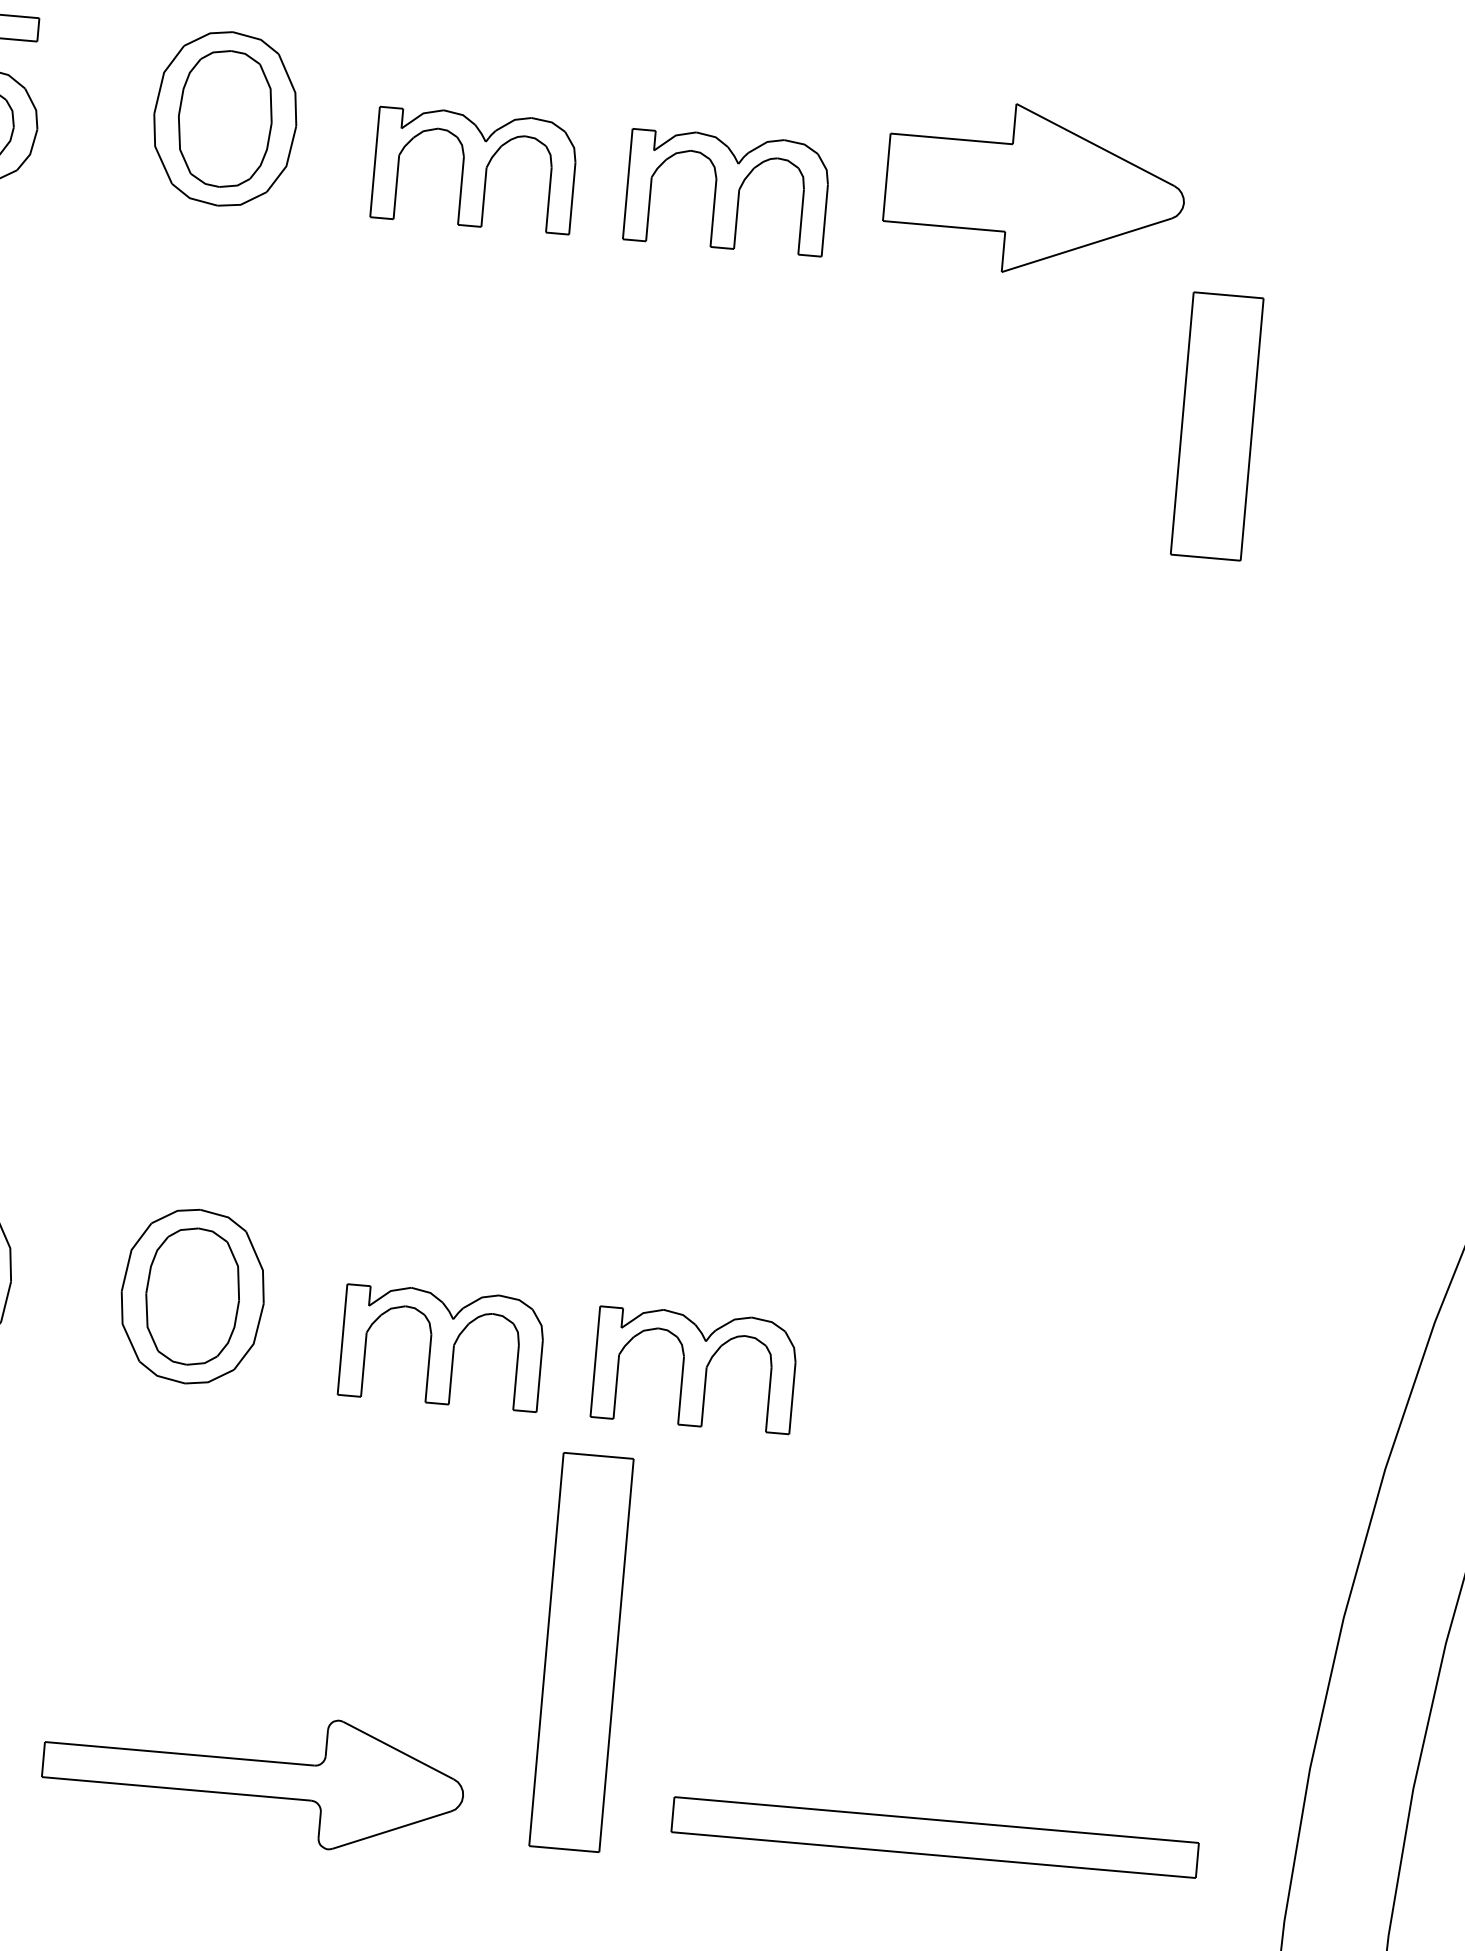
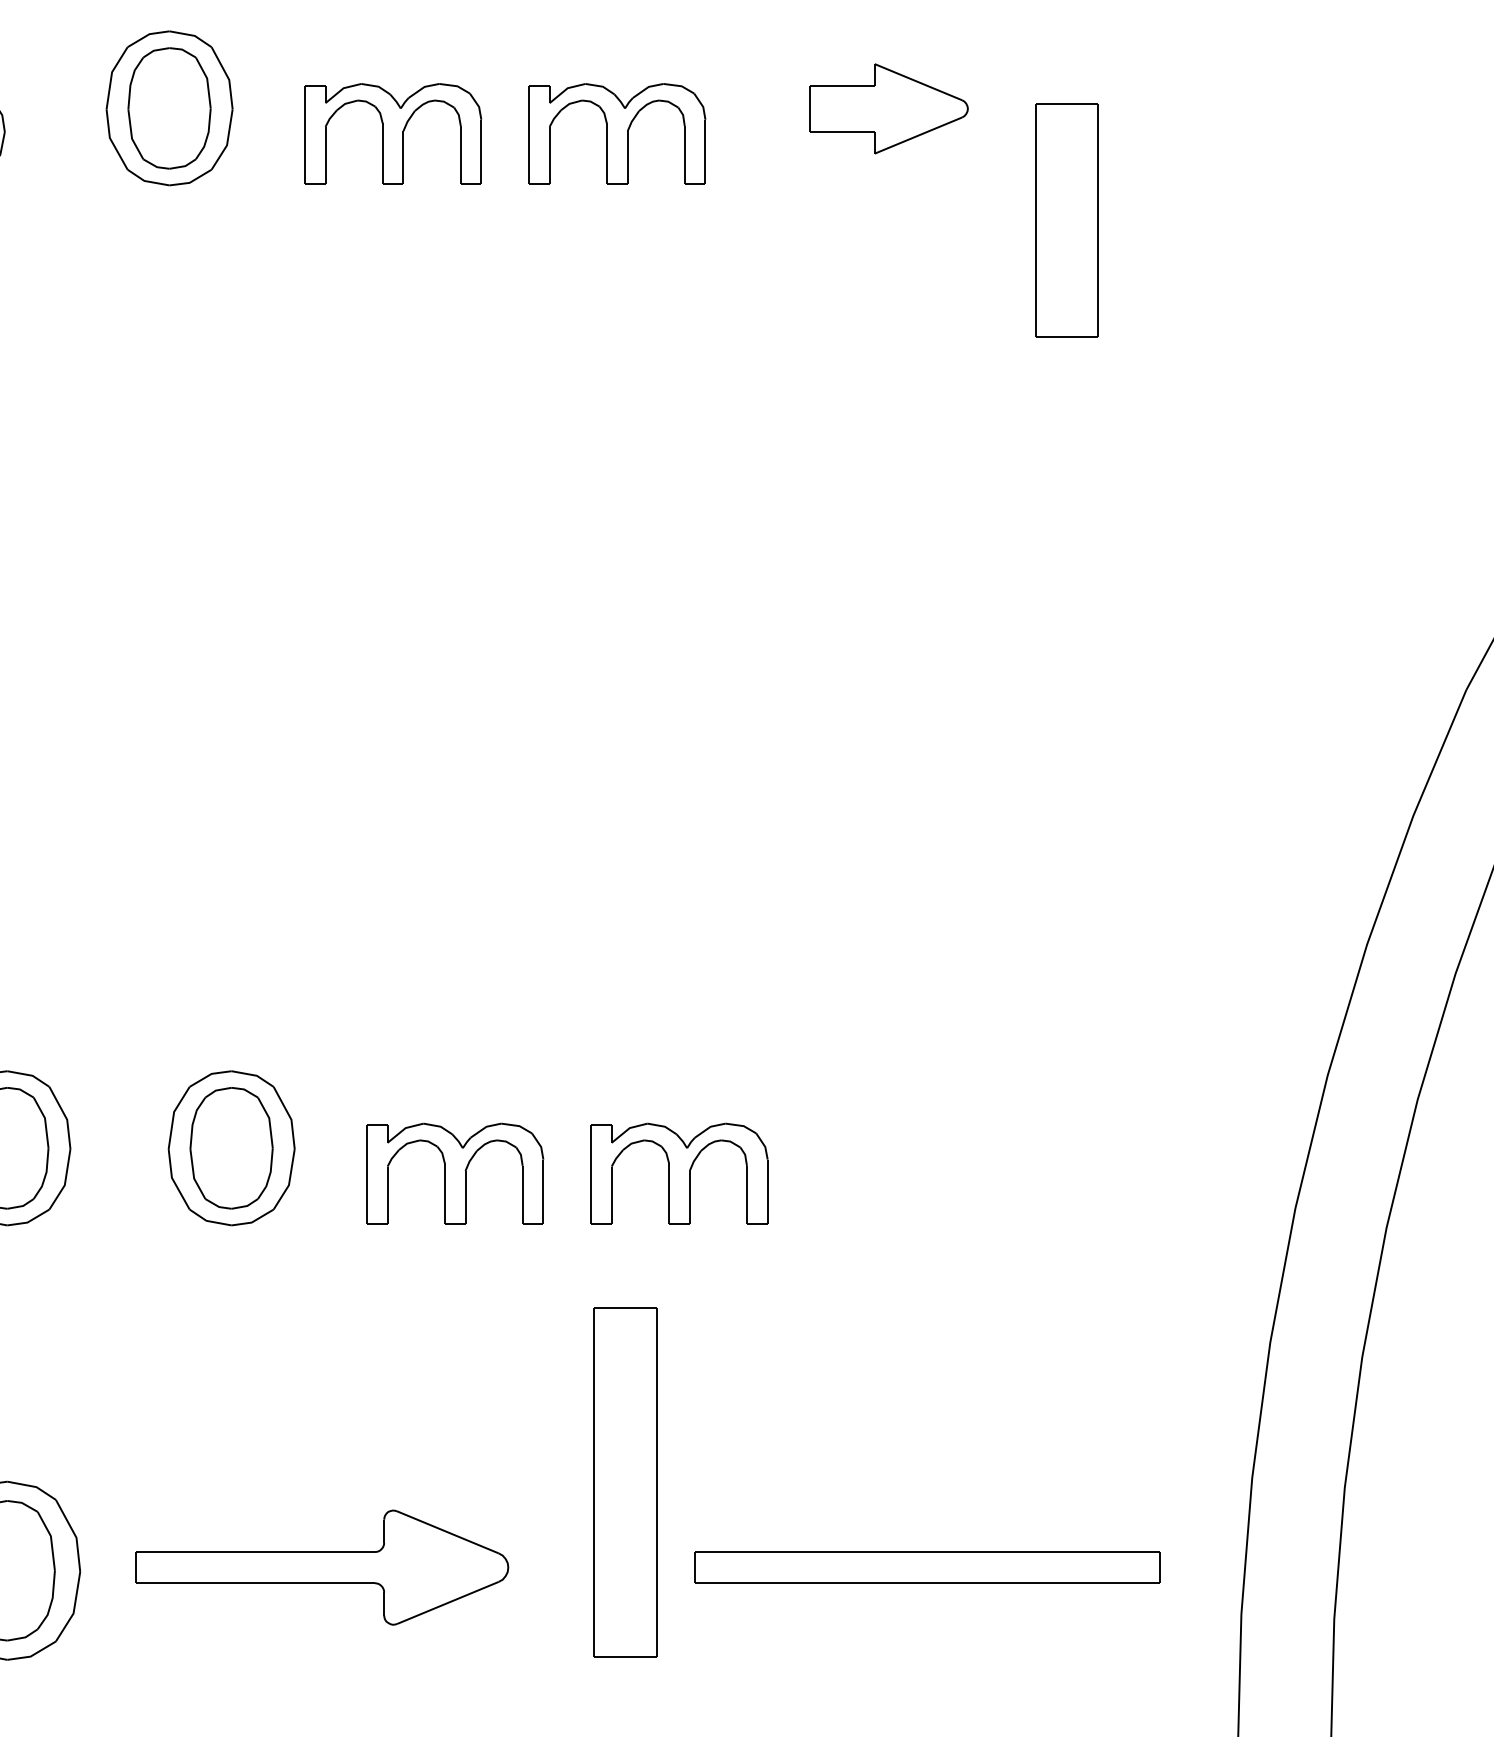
part: (1035, 189) -> (888, 108), size x0.6
part: (1216, 426) -> (1066, 220), moved
part: (581, 1652) -> (625, 1482), moved

